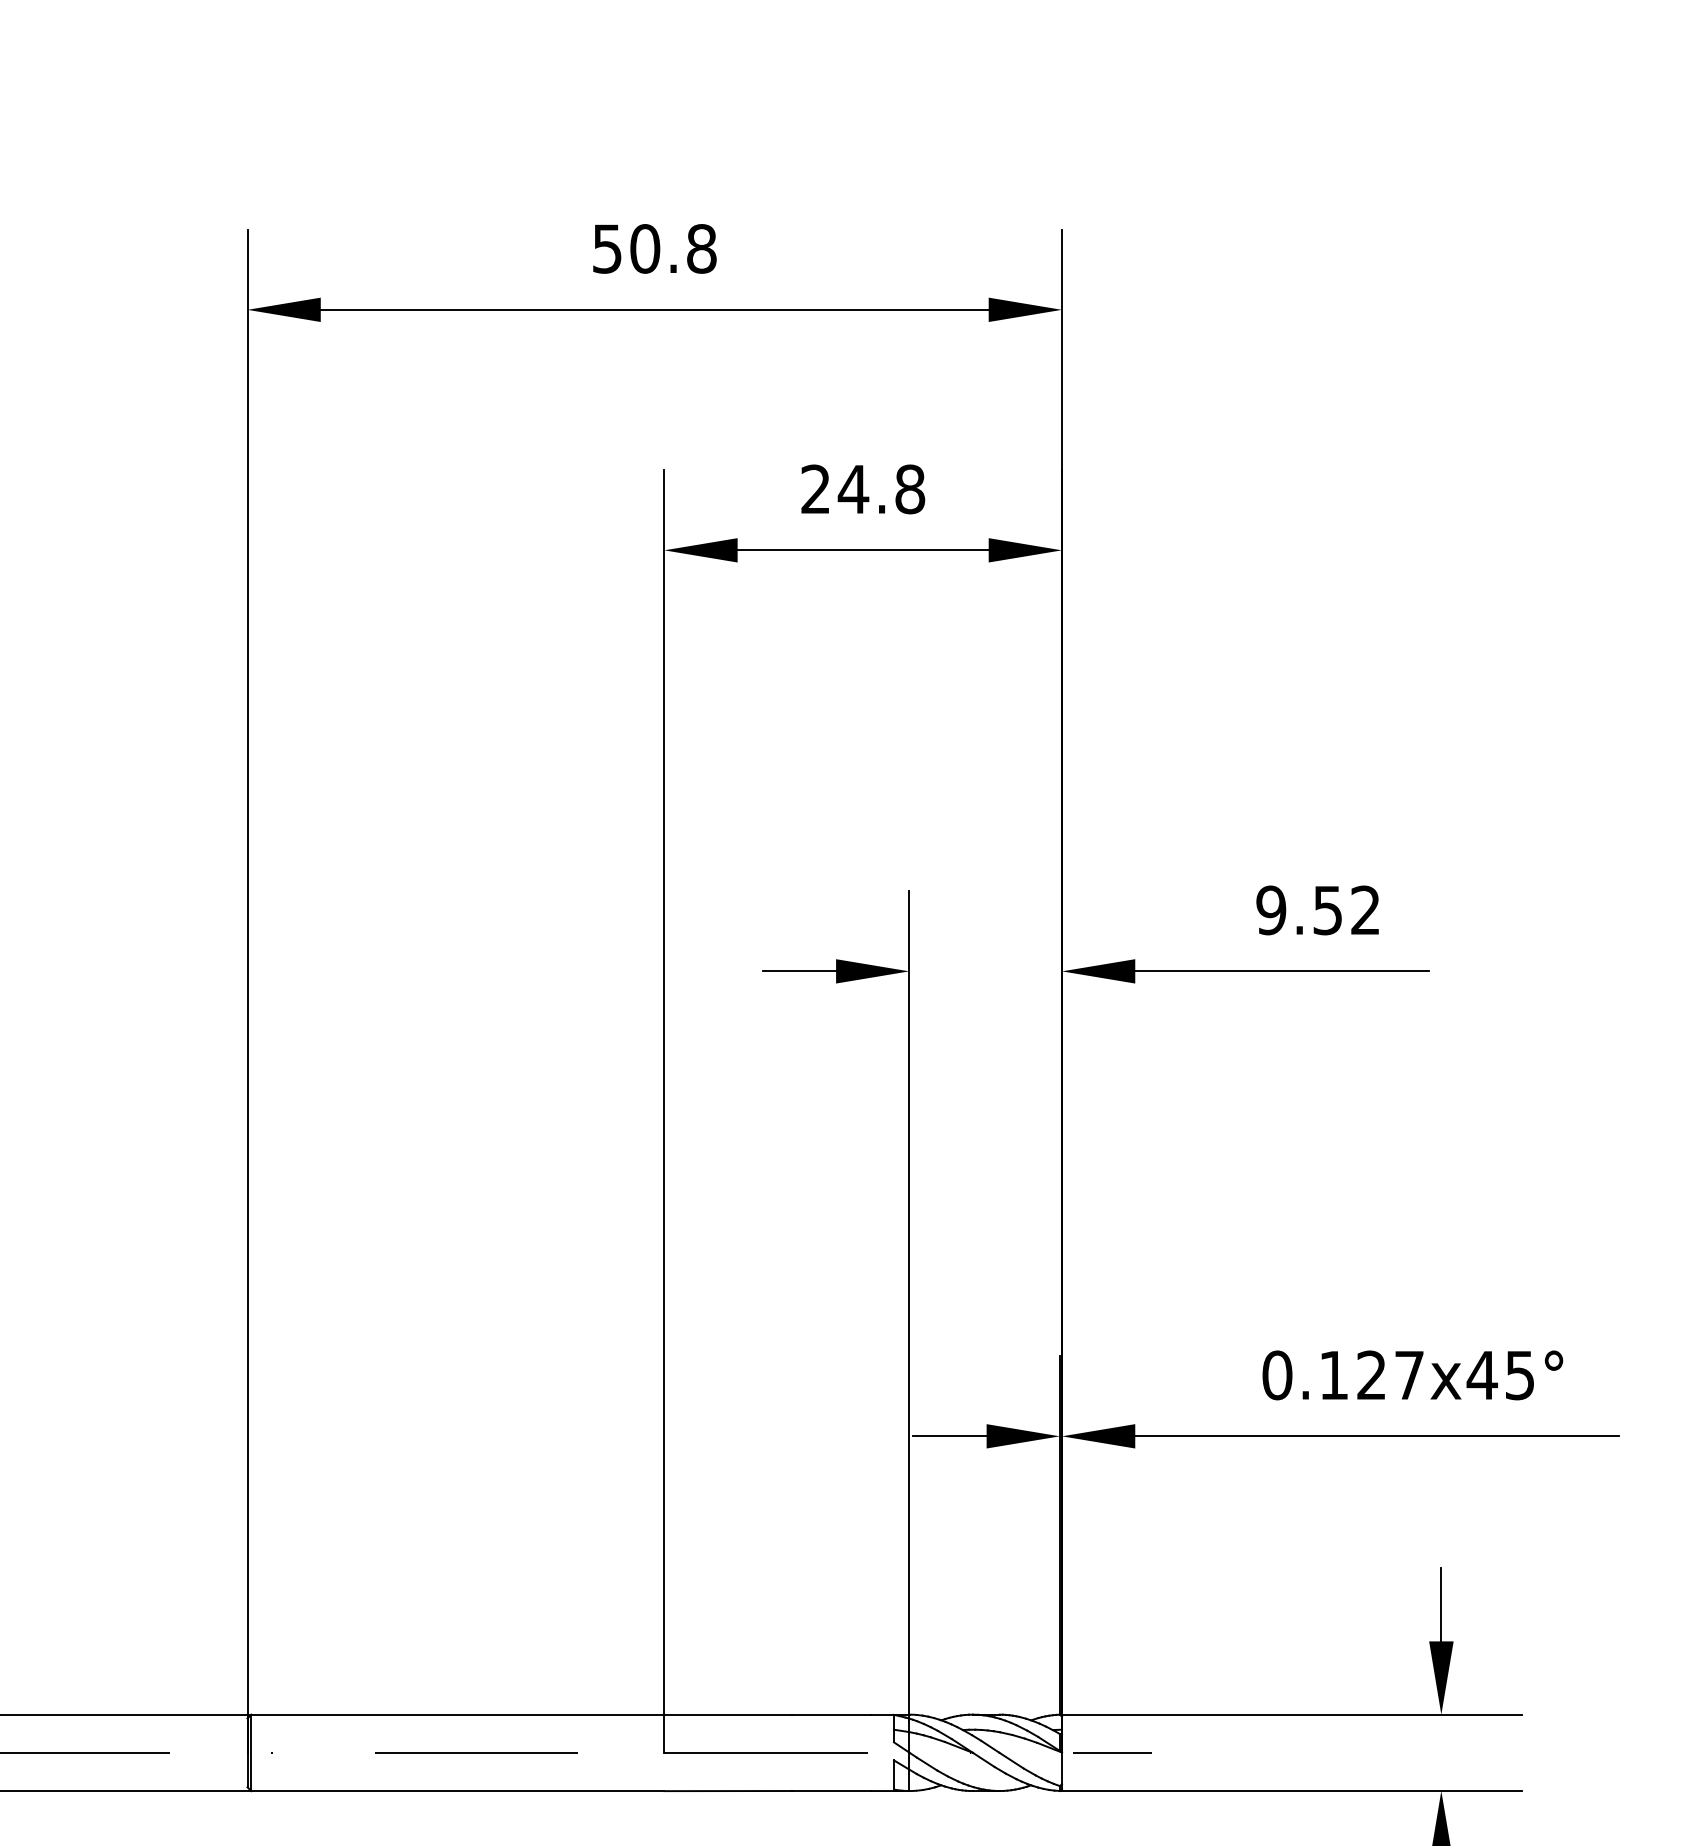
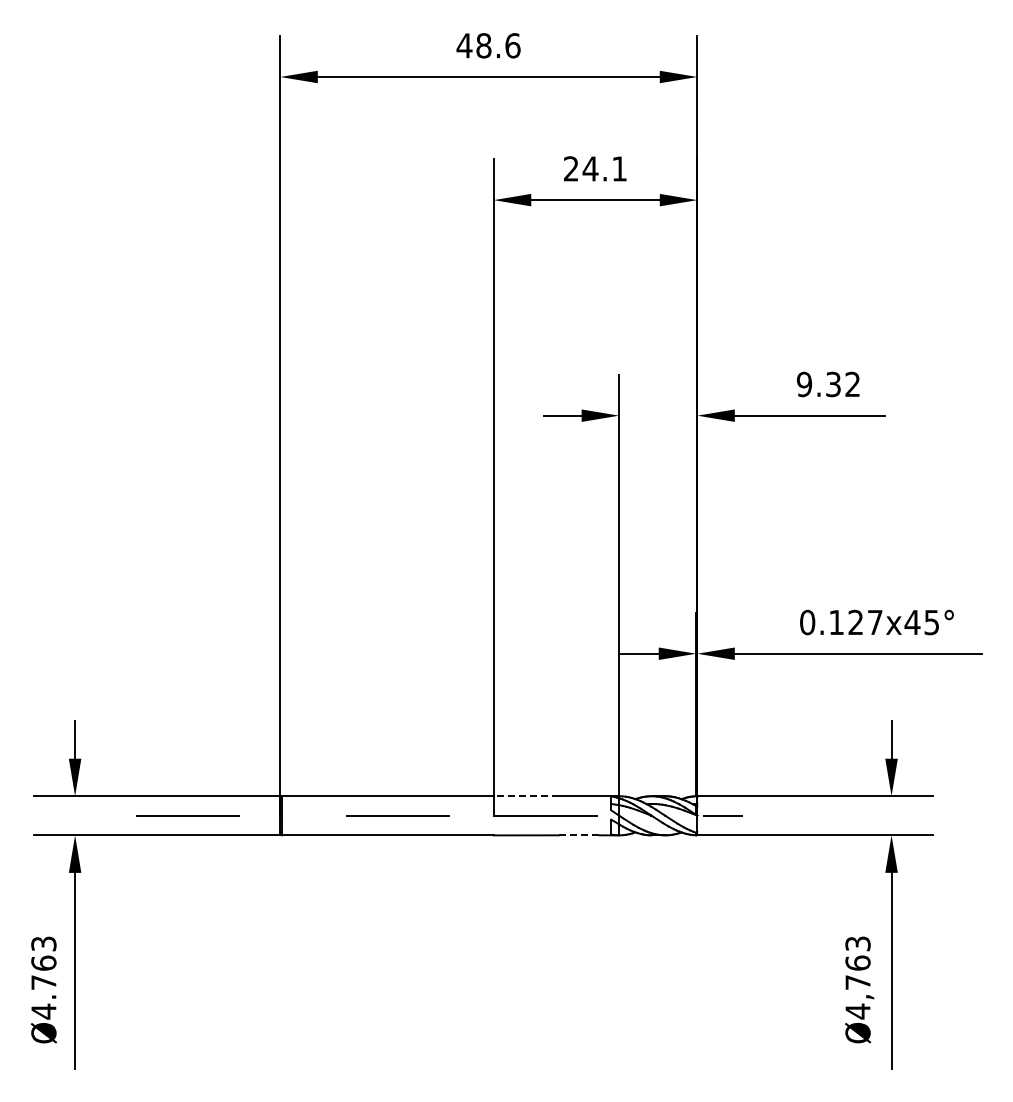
text: (654, 248) -> (488, 45), 50.8 -> 48.6
text: (909, 488) -> (619, 168), 24.8 -> 24.1
text: (1327, 908) -> (833, 383), 9.52 -> 9.32
line: (728, 1715) -> (526, 796), solid -> dashed
line: (831, 1791) -> (579, 835), solid -> dashed

